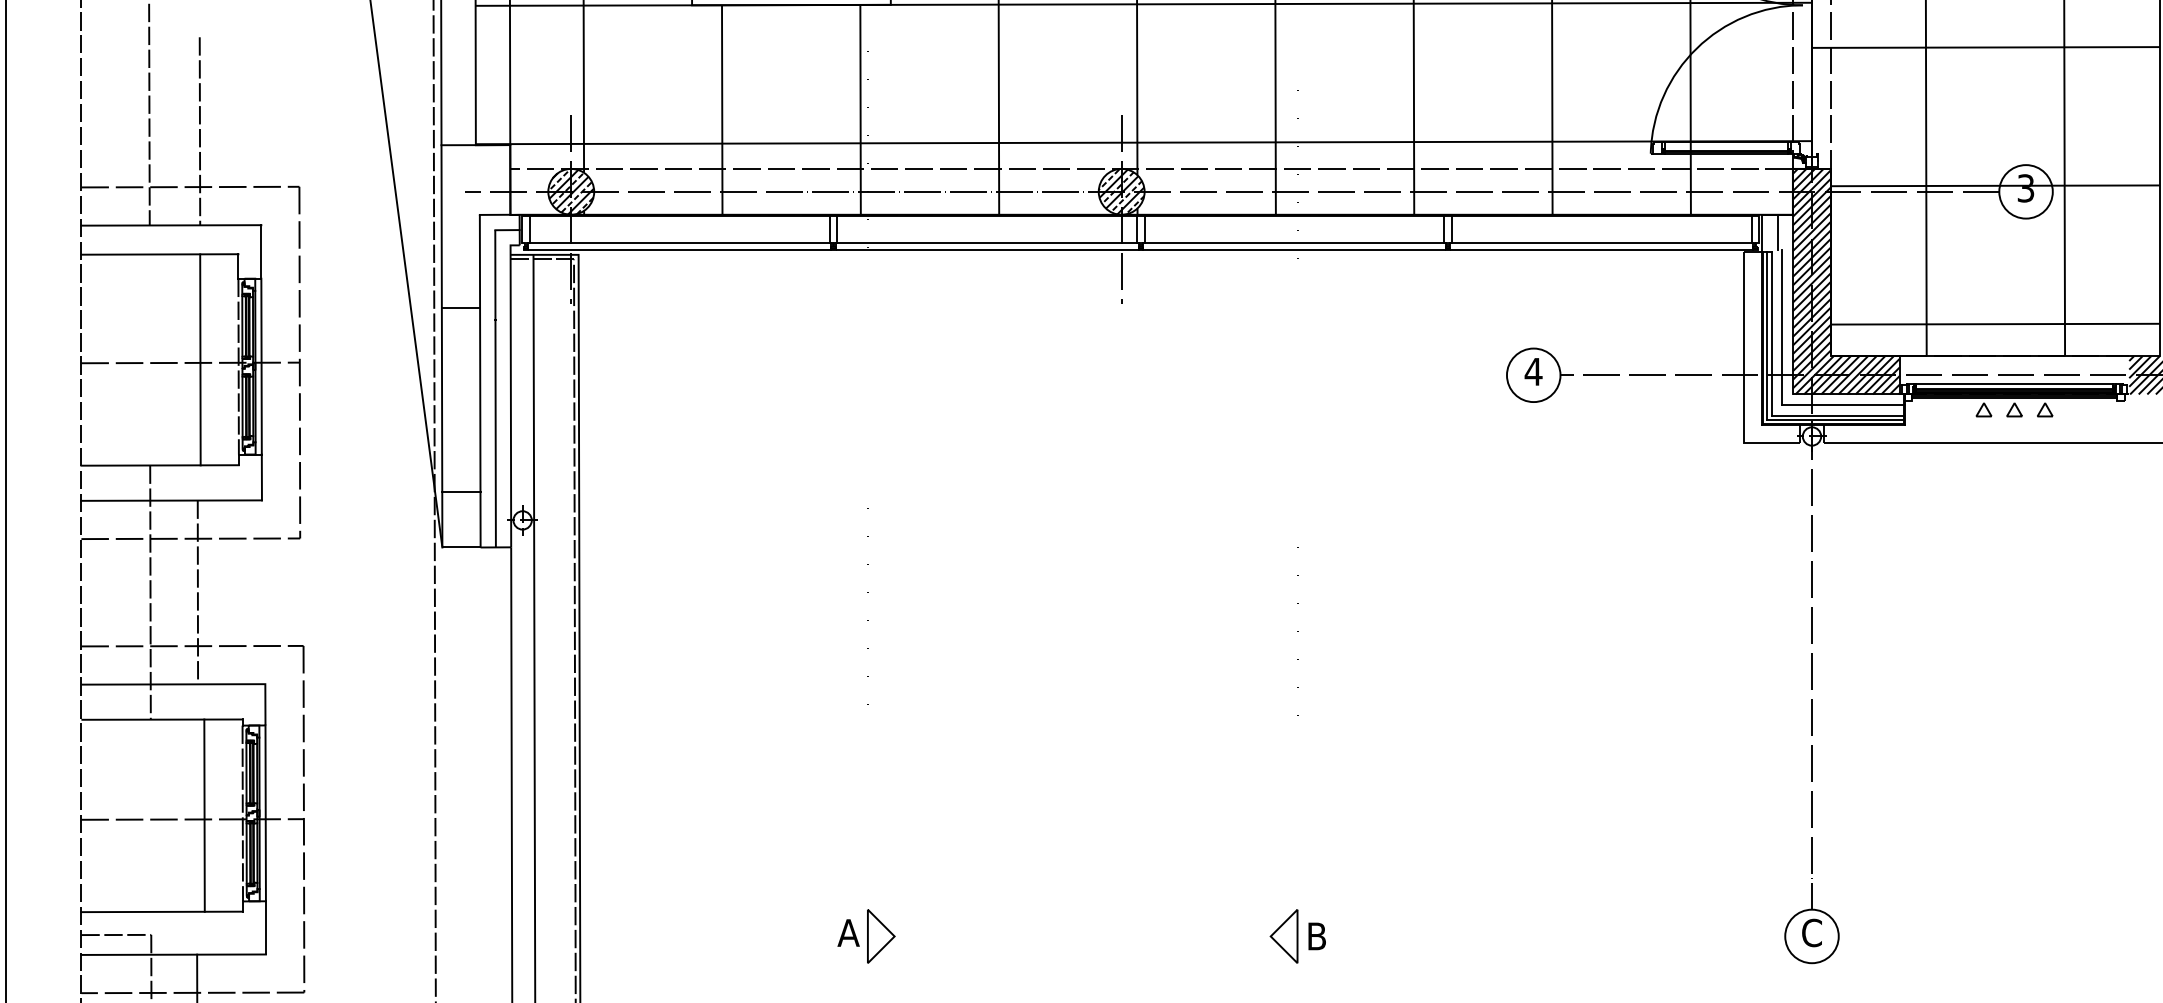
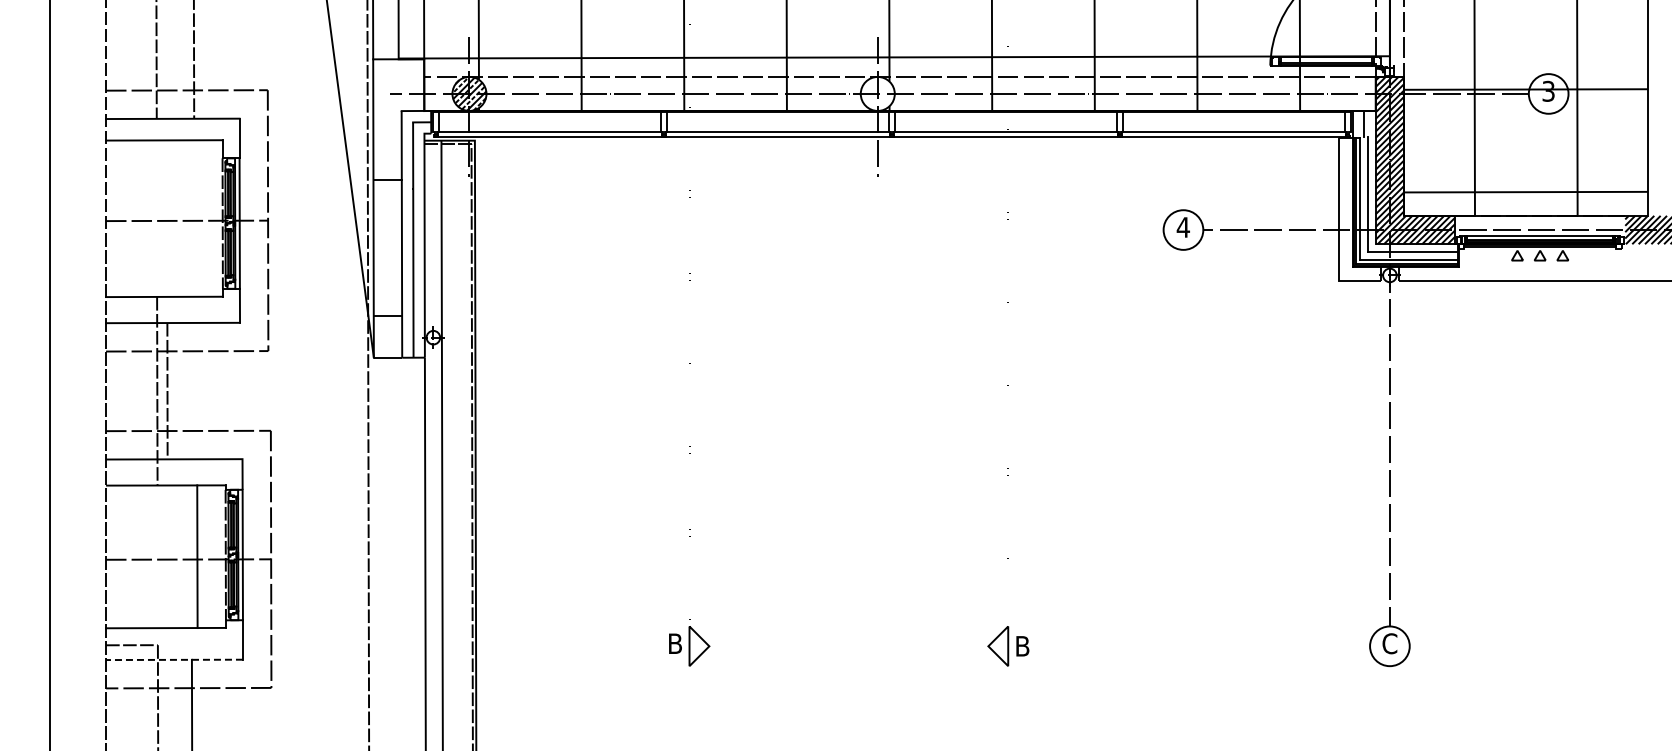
hatch: (1121, 191) -> (877, 93), removed
line: (200, 359) -> (194, 218), removed
line: (197, 591) -> (167, 390), moved
text: (848, 932) -> (675, 643), A -> B
line: (173, 954) -> (174, 659), solid -> dashed

